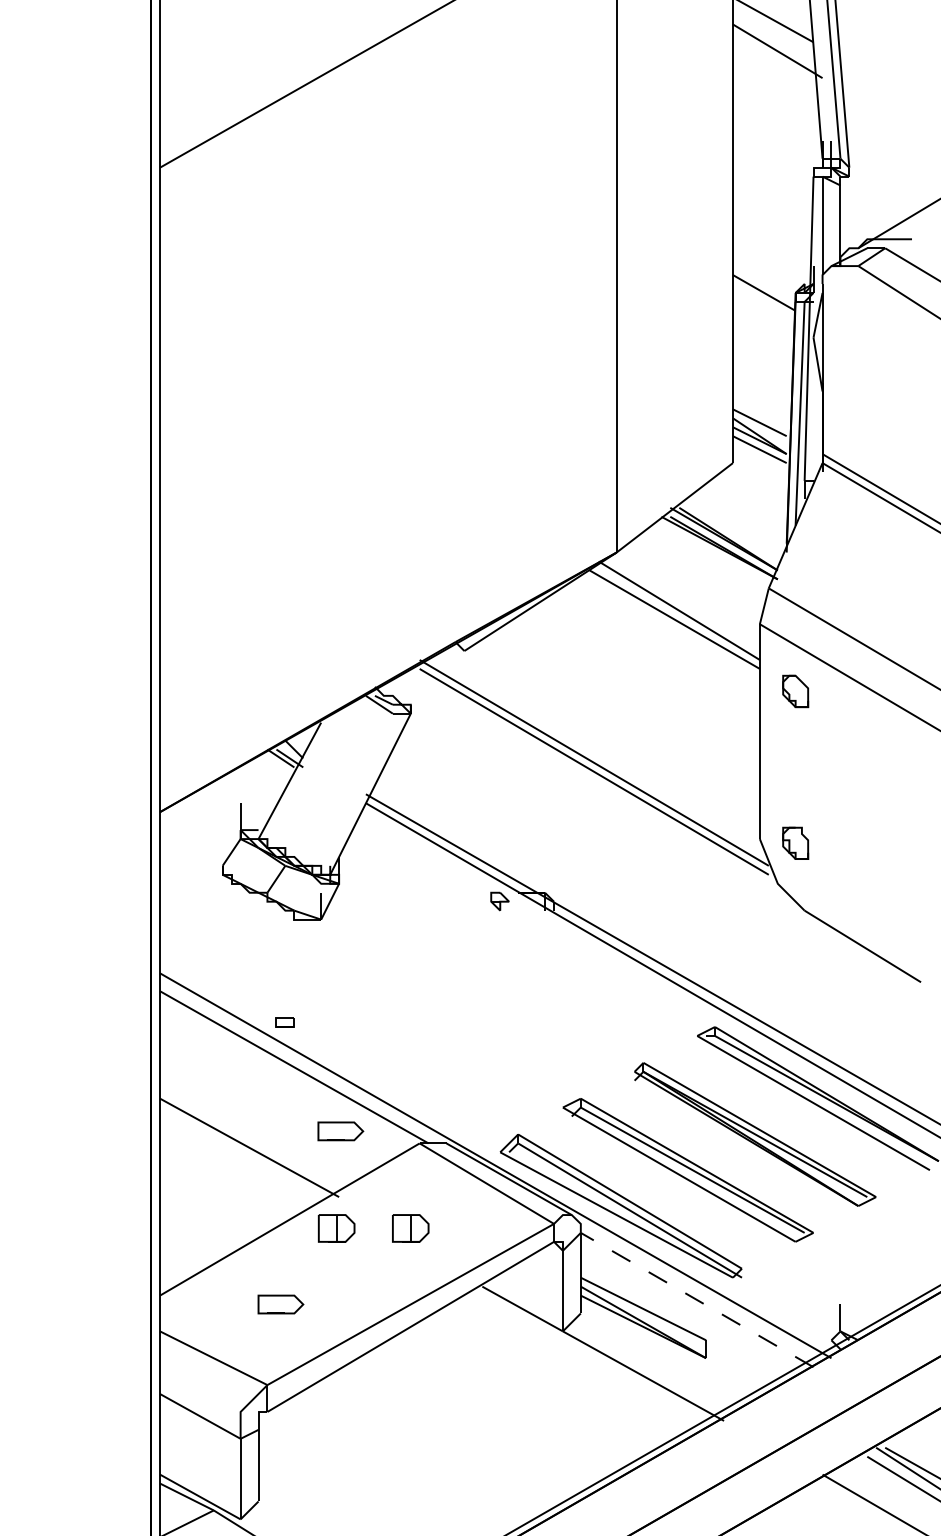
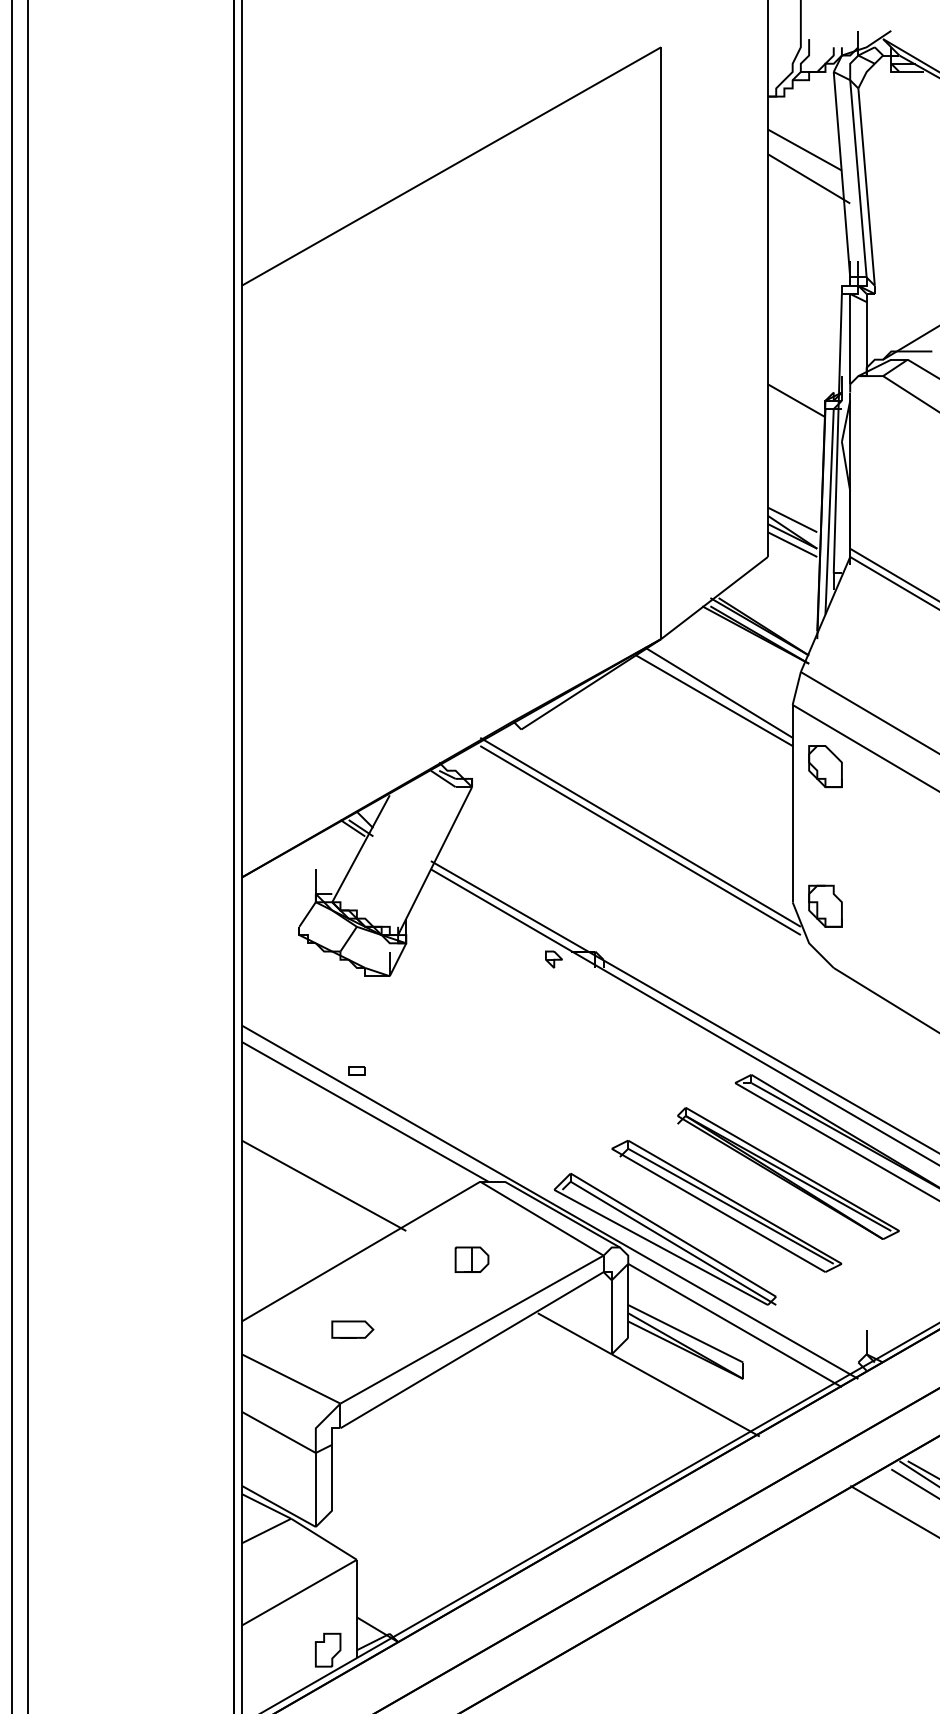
part: (795, 691) -> (825, 766), size x1.43
part: (795, 842) -> (825, 905), size x1.43
part: (340, 1131) -> (407, 1170), removed
part: (336, 1228) -> (403, 1259), removed
line: (696, 1299) -> (734, 1325), dashed -> solid

